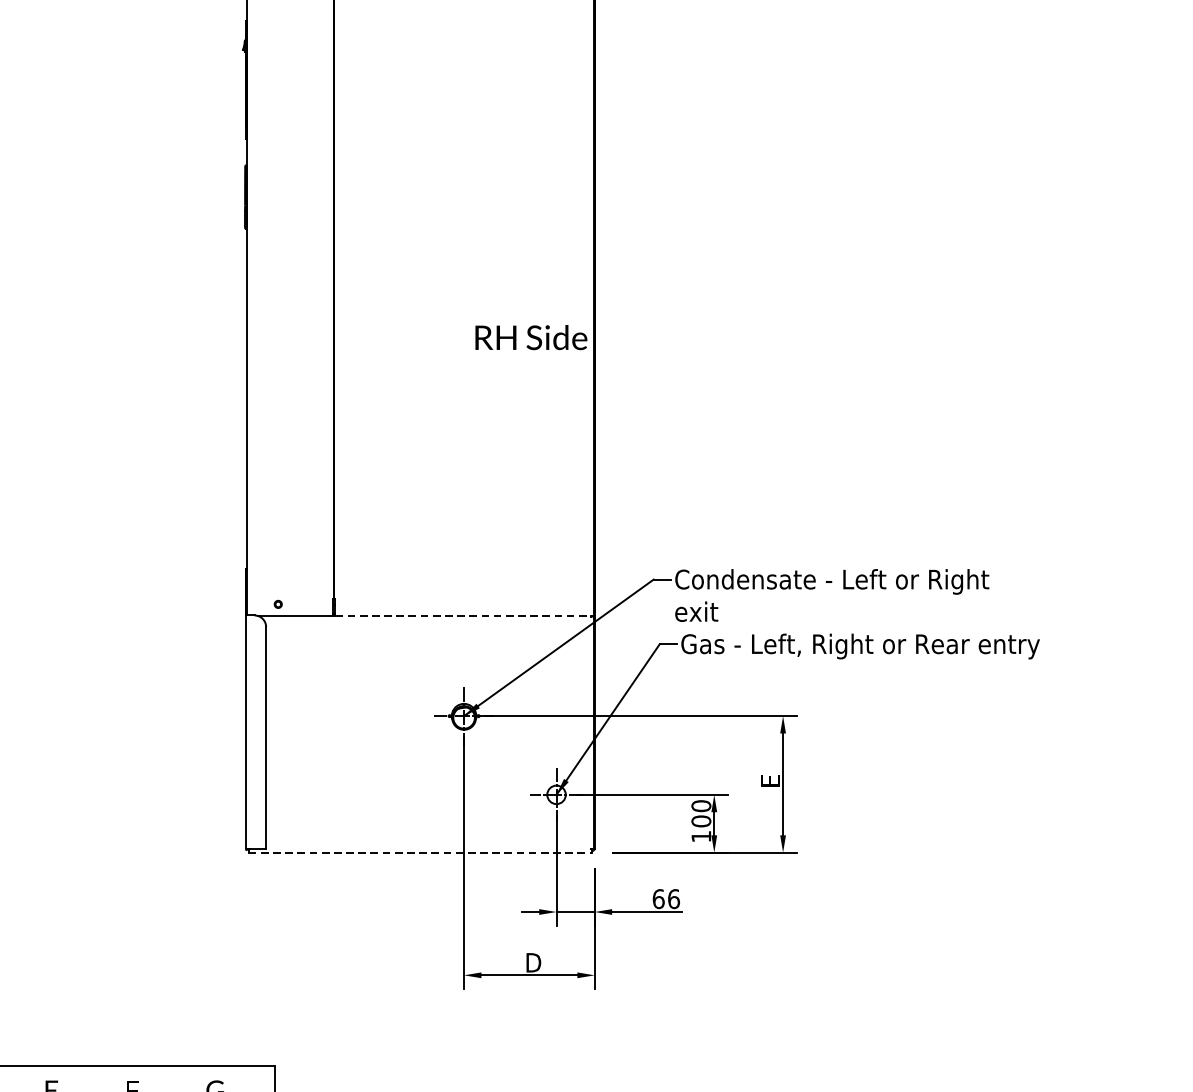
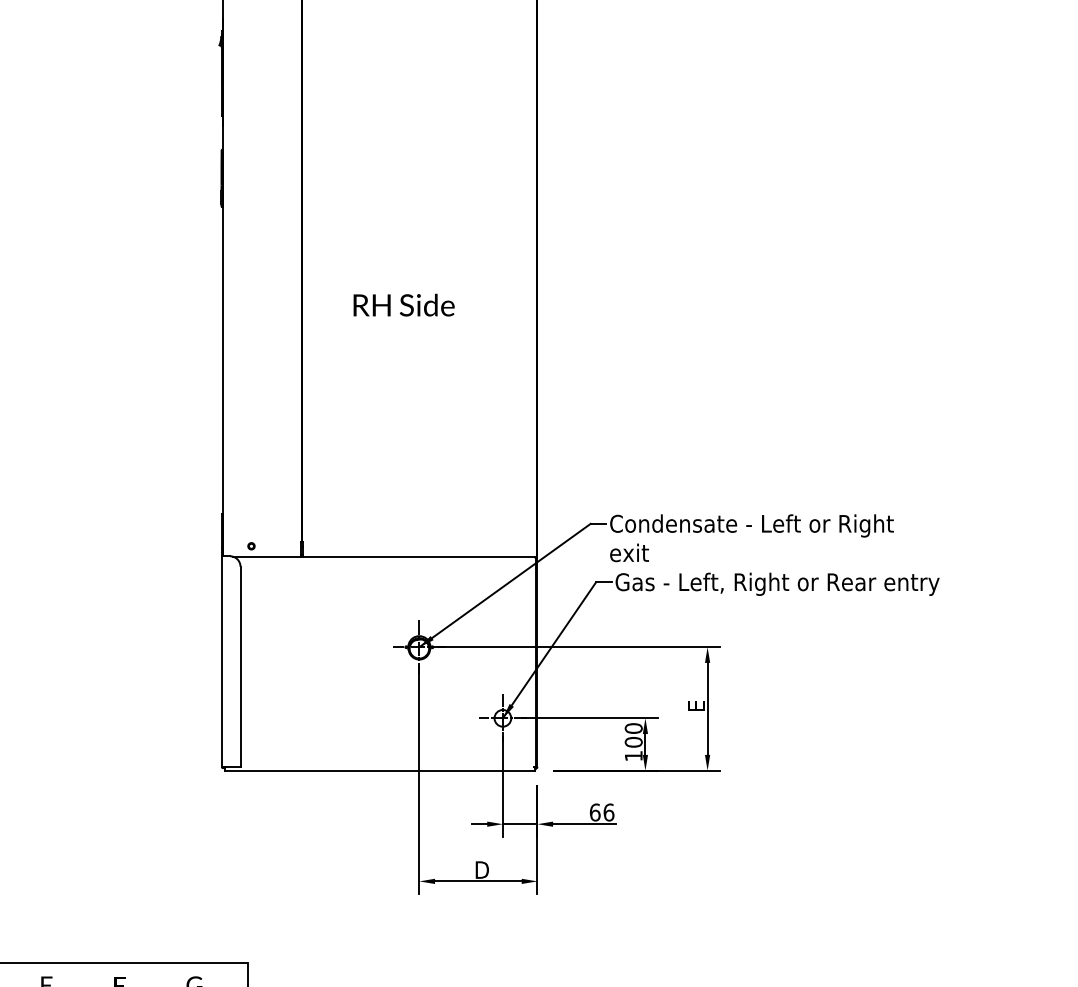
text: (530, 336) -> (403, 304), moved
line: (464, 615) -> (419, 556), dashed -> solid
line: (421, 852) -> (380, 770), dashed -> solid

